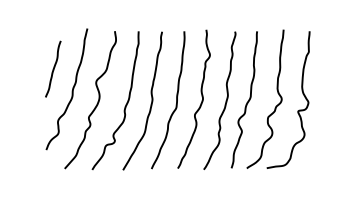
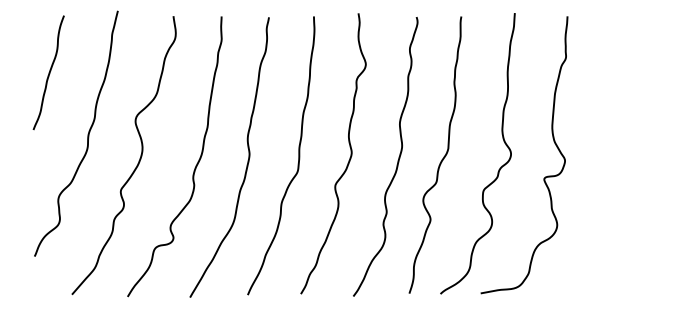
curve: (53, 68) -> (49, 71), moved

